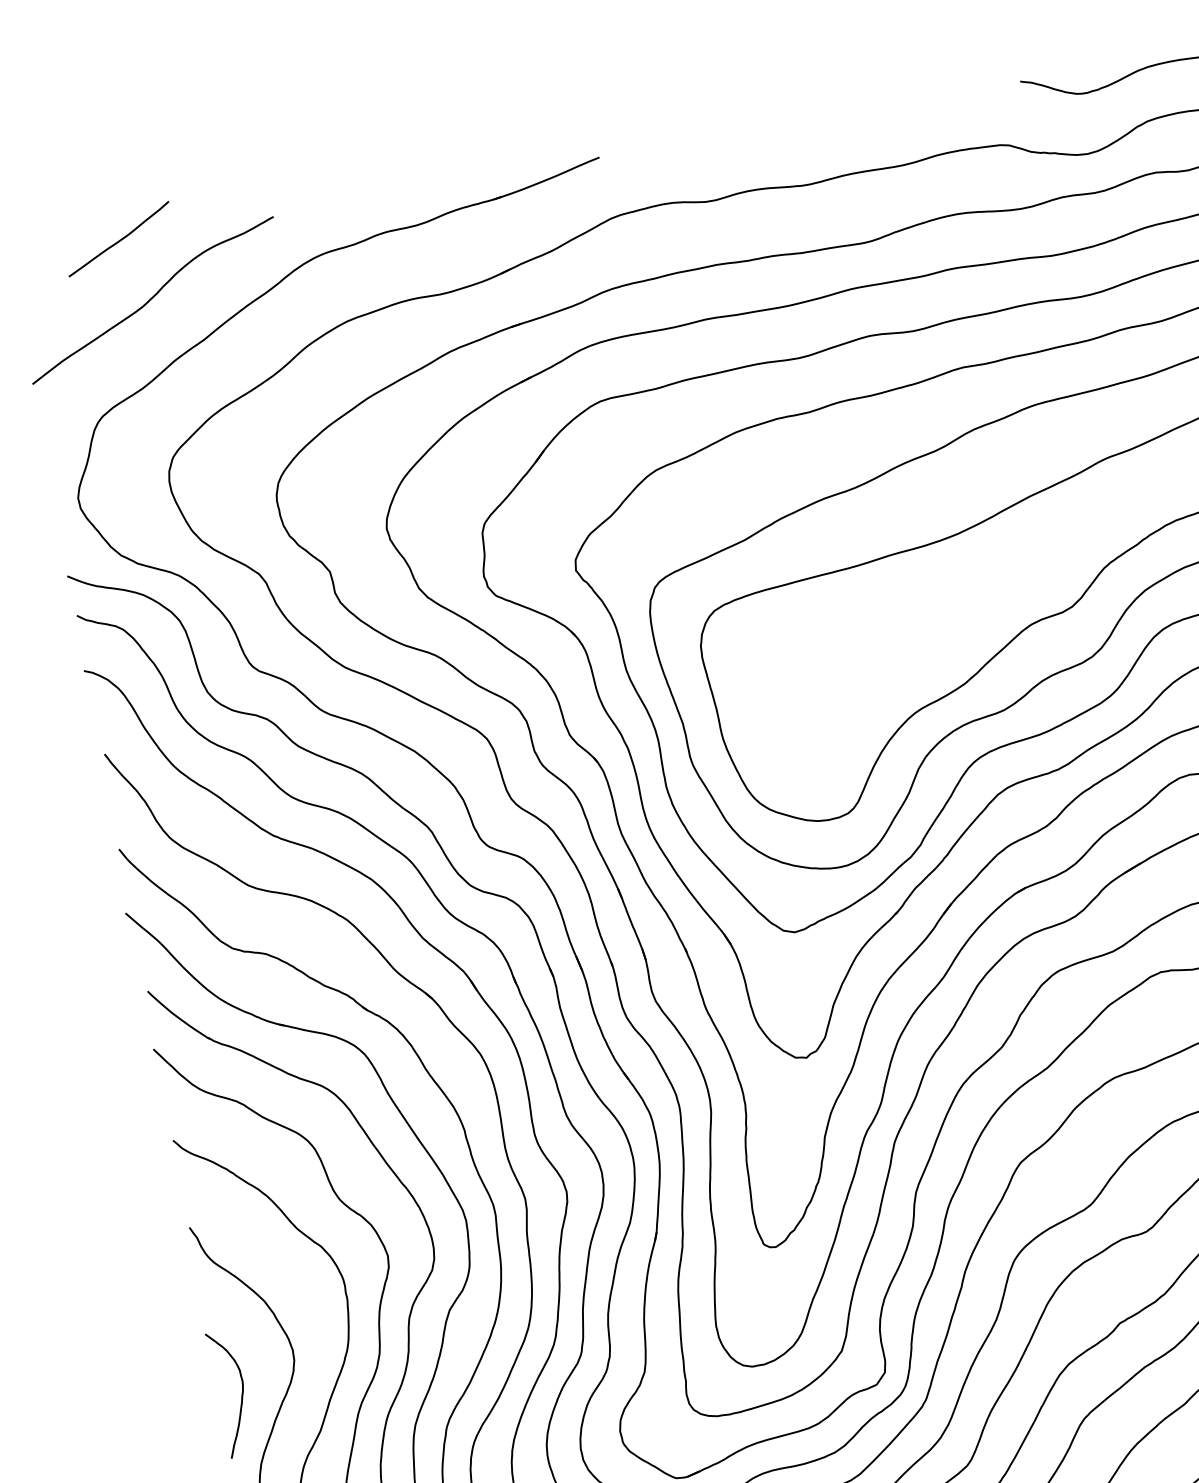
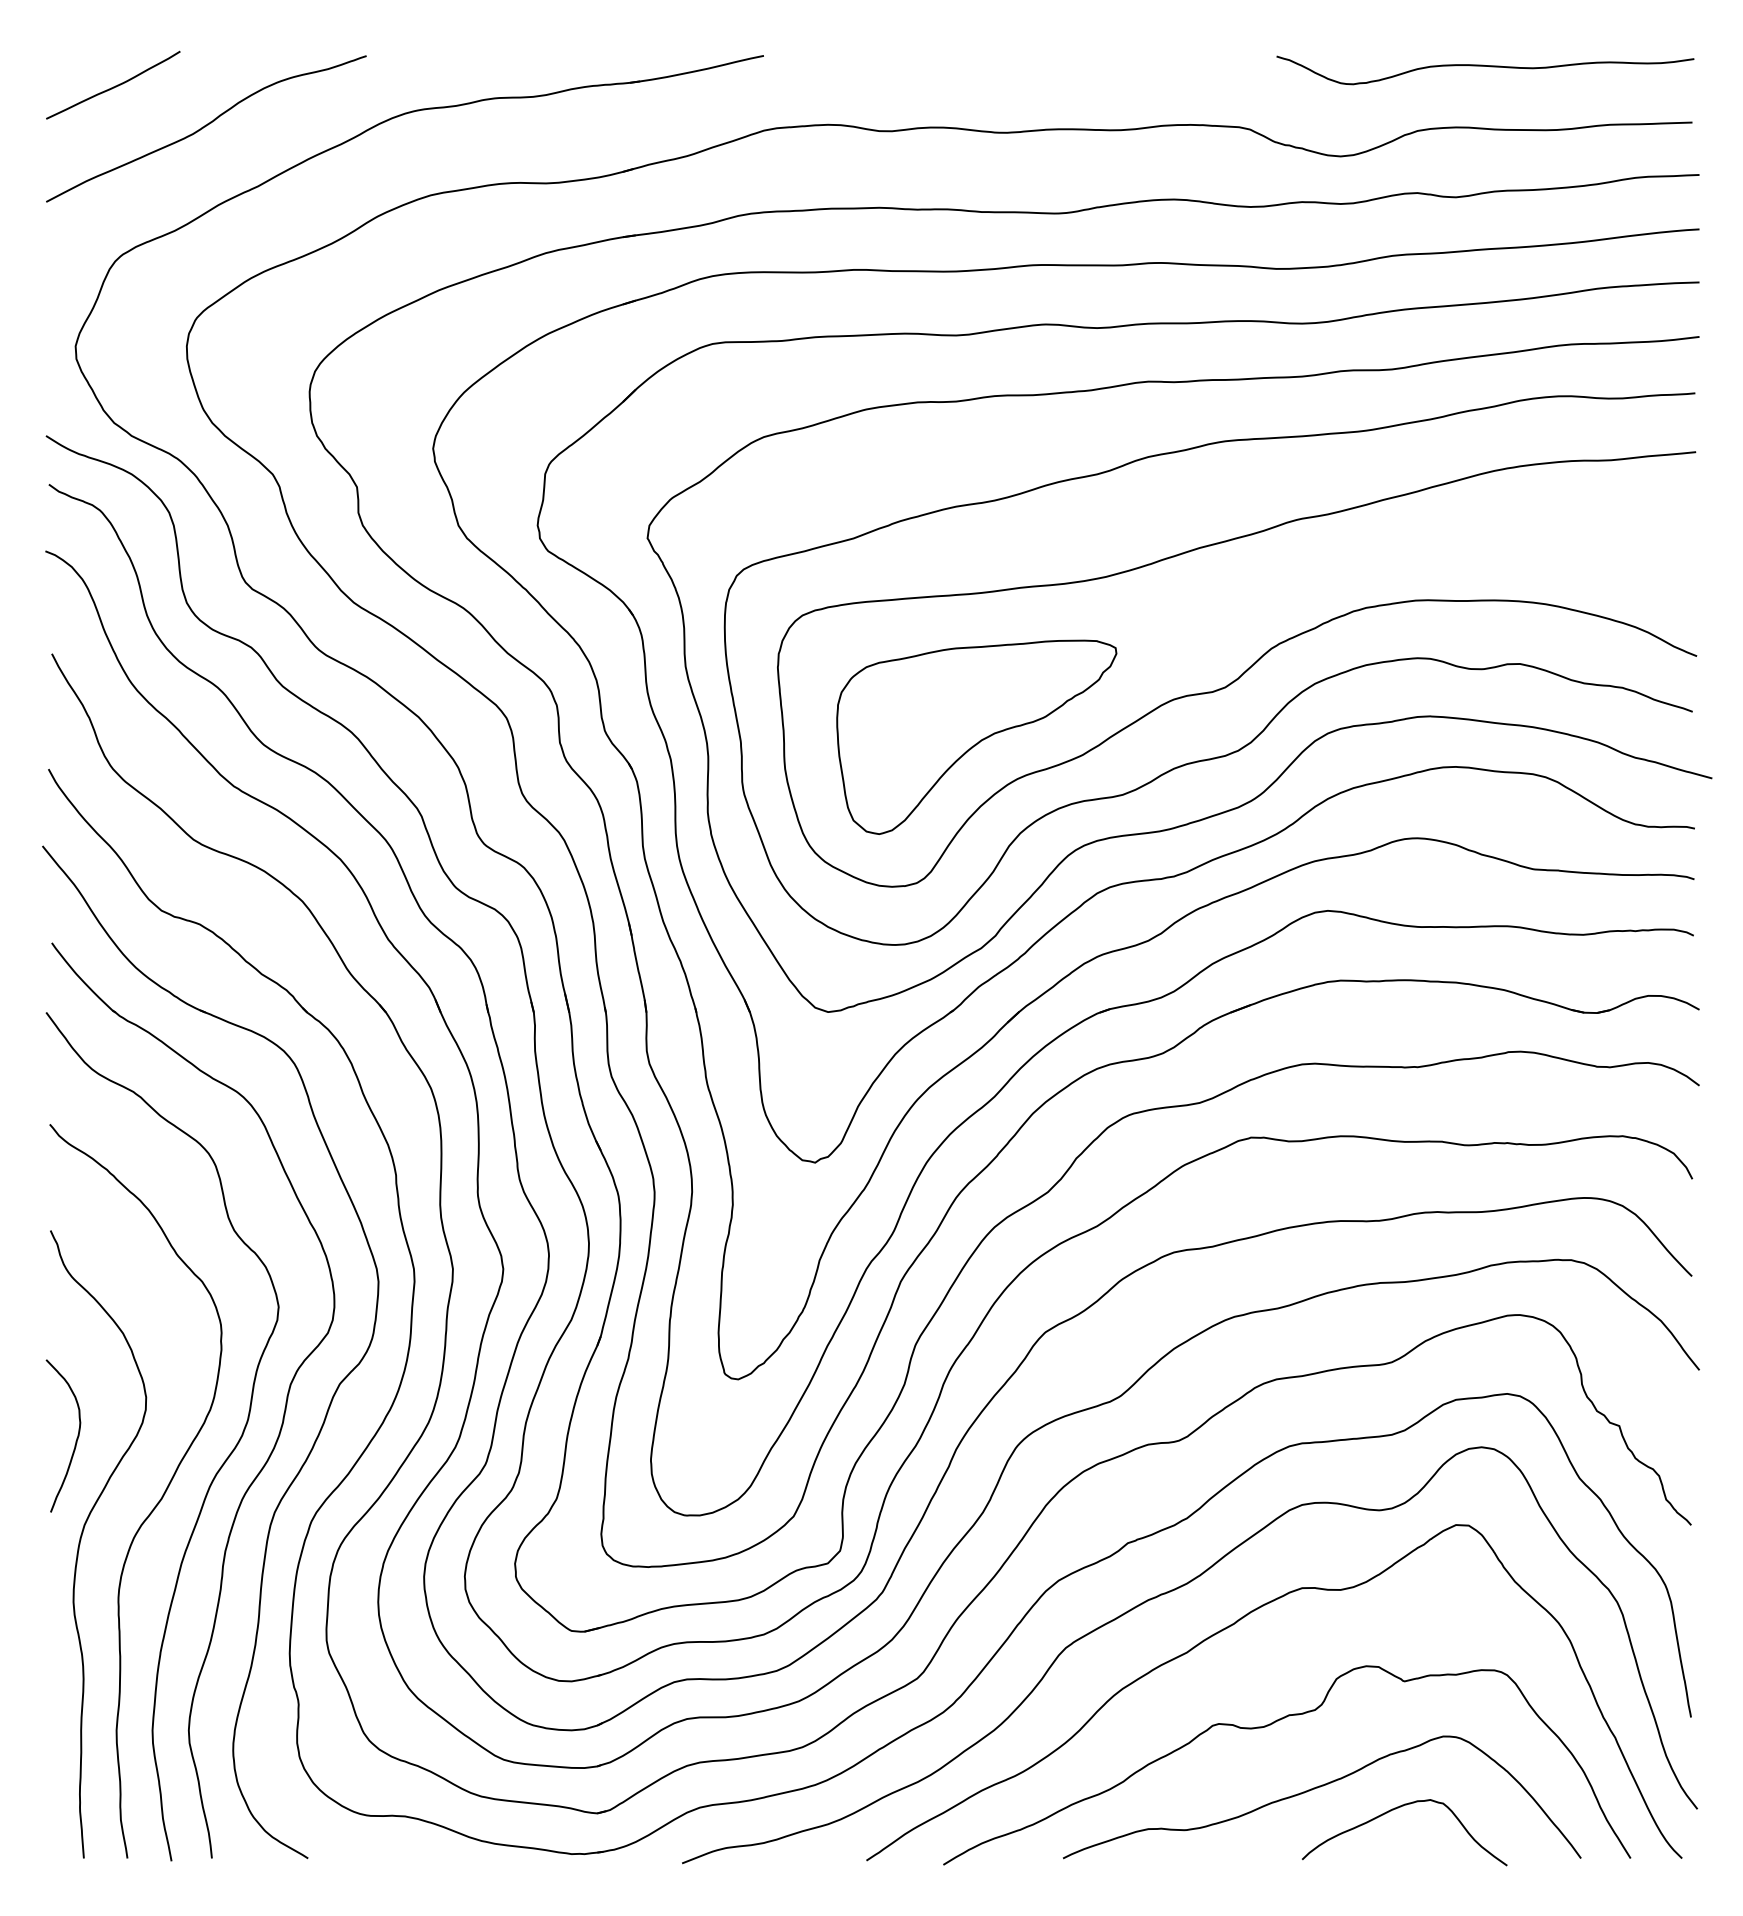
curve: (119, 240) -> (113, 86), moved
part: (875, 684) -> (976, 736), added

